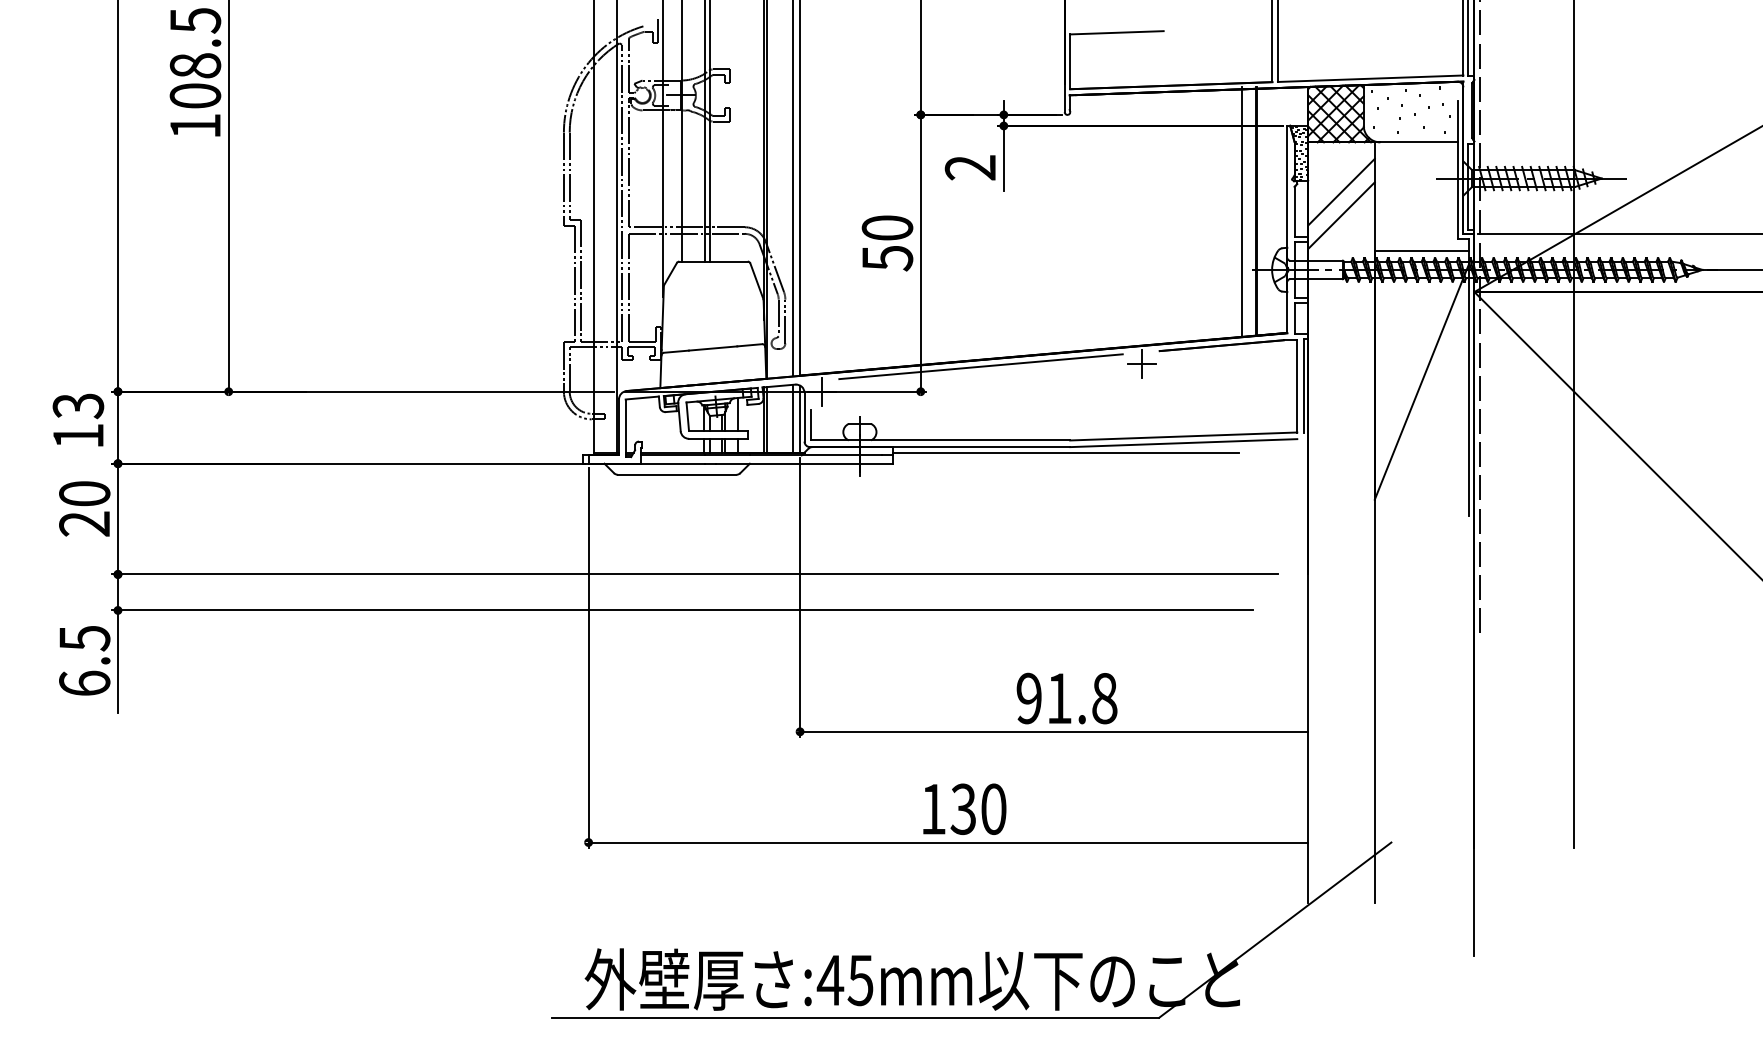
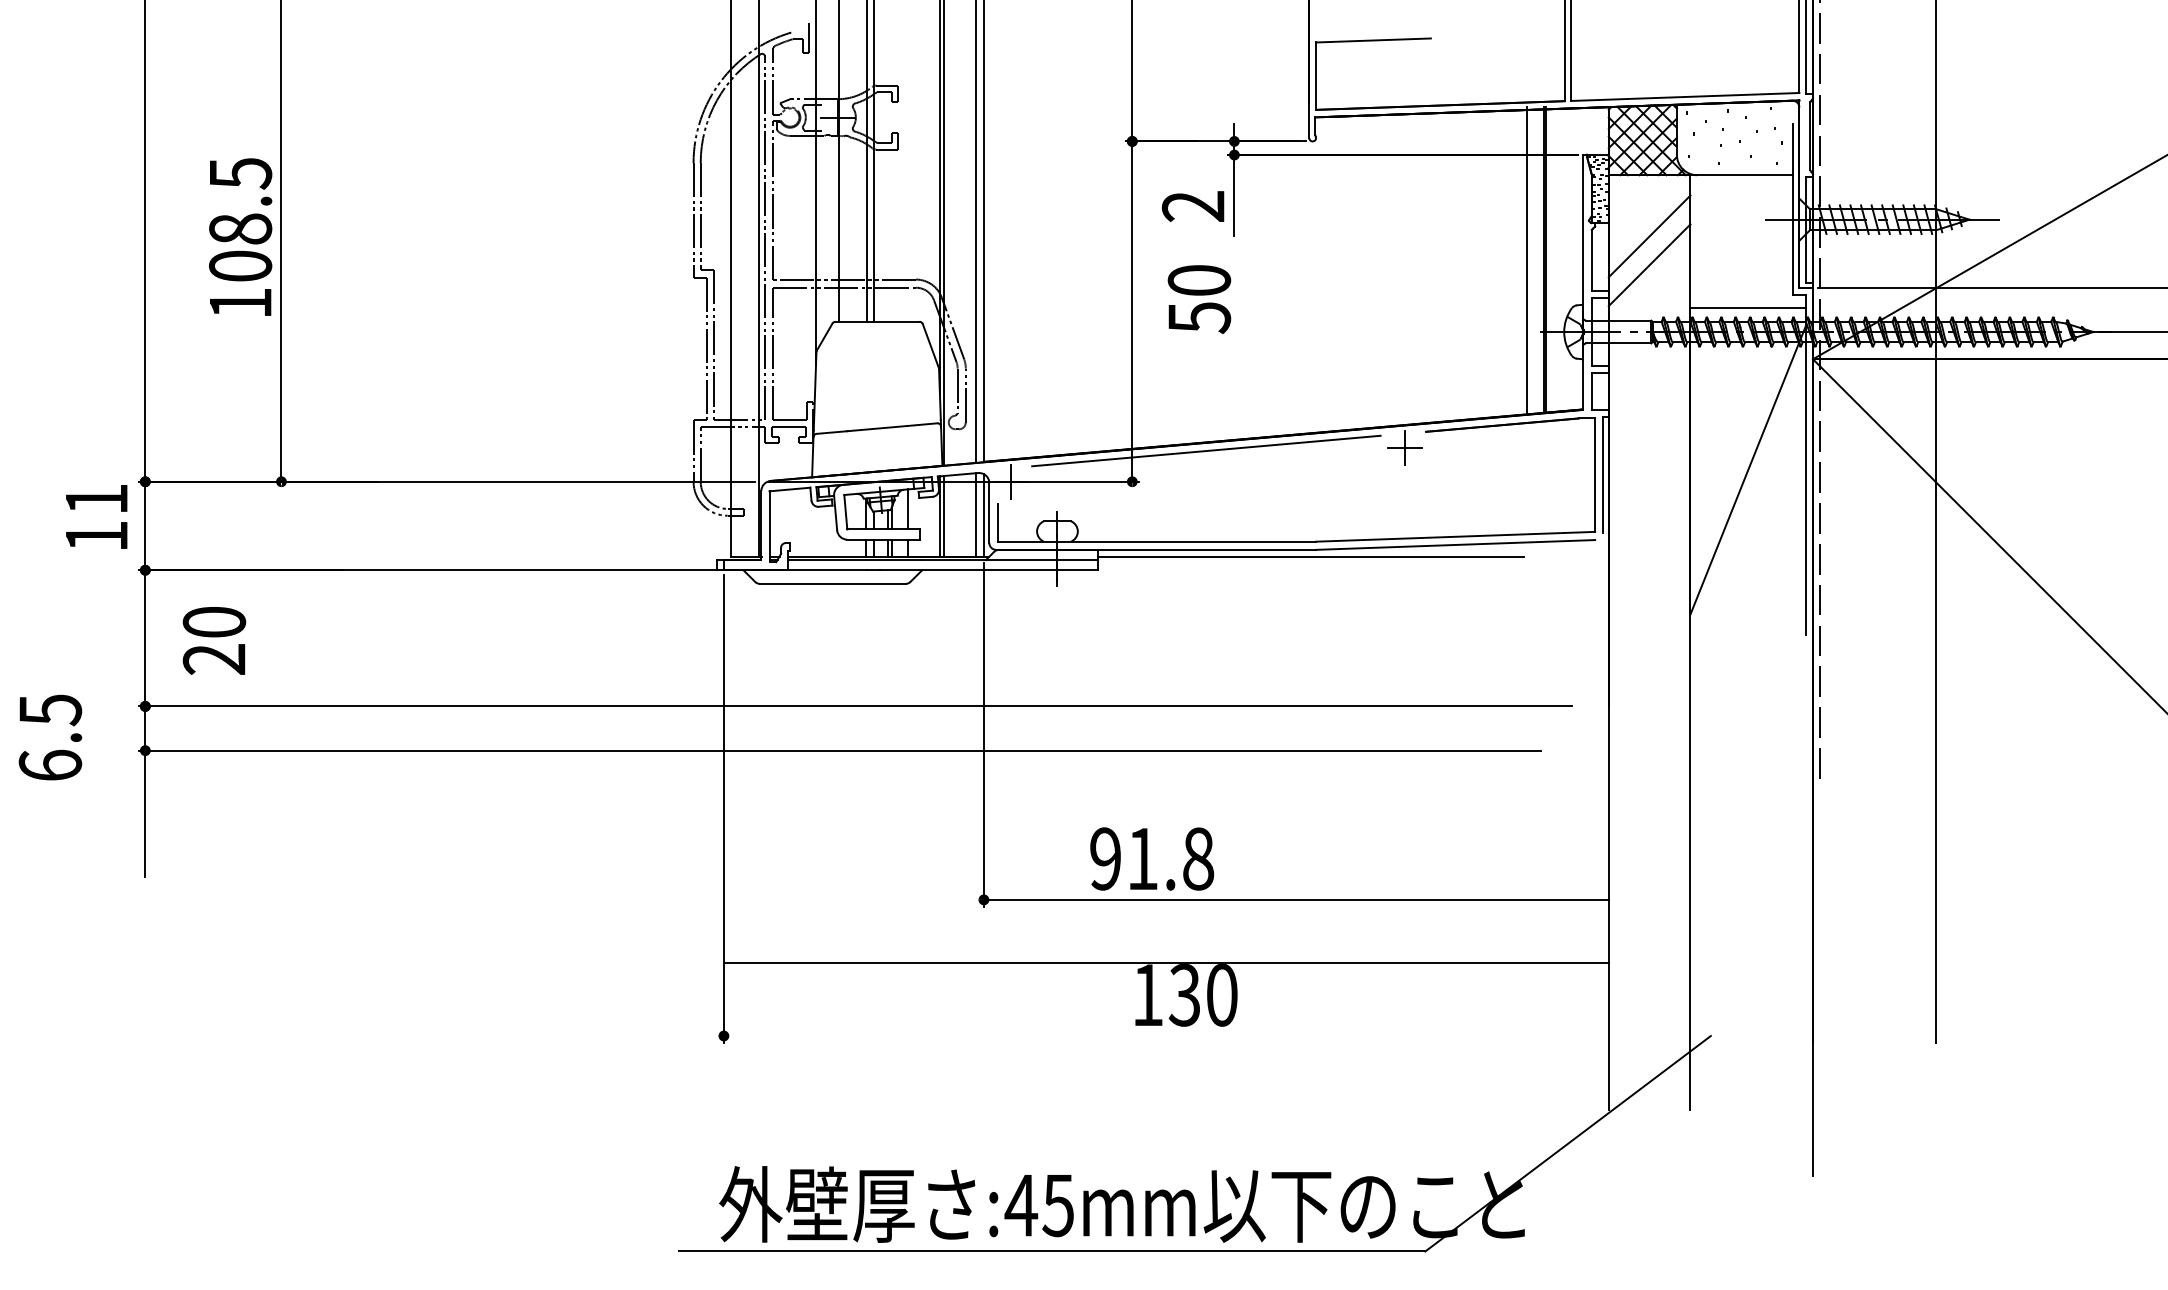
text: (195, 71) -> (240, 236), moved
text: (887, 243) -> (1199, 299), moved
text: (78, 406) -> (96, 499), 13 -> 11
text: (84, 508) -> (214, 640), moved
text: (84, 660) -> (50, 737), moved
text: (1067, 698) -> (1152, 858), moved
line: (947, 842) -> (1165, 963), moved

